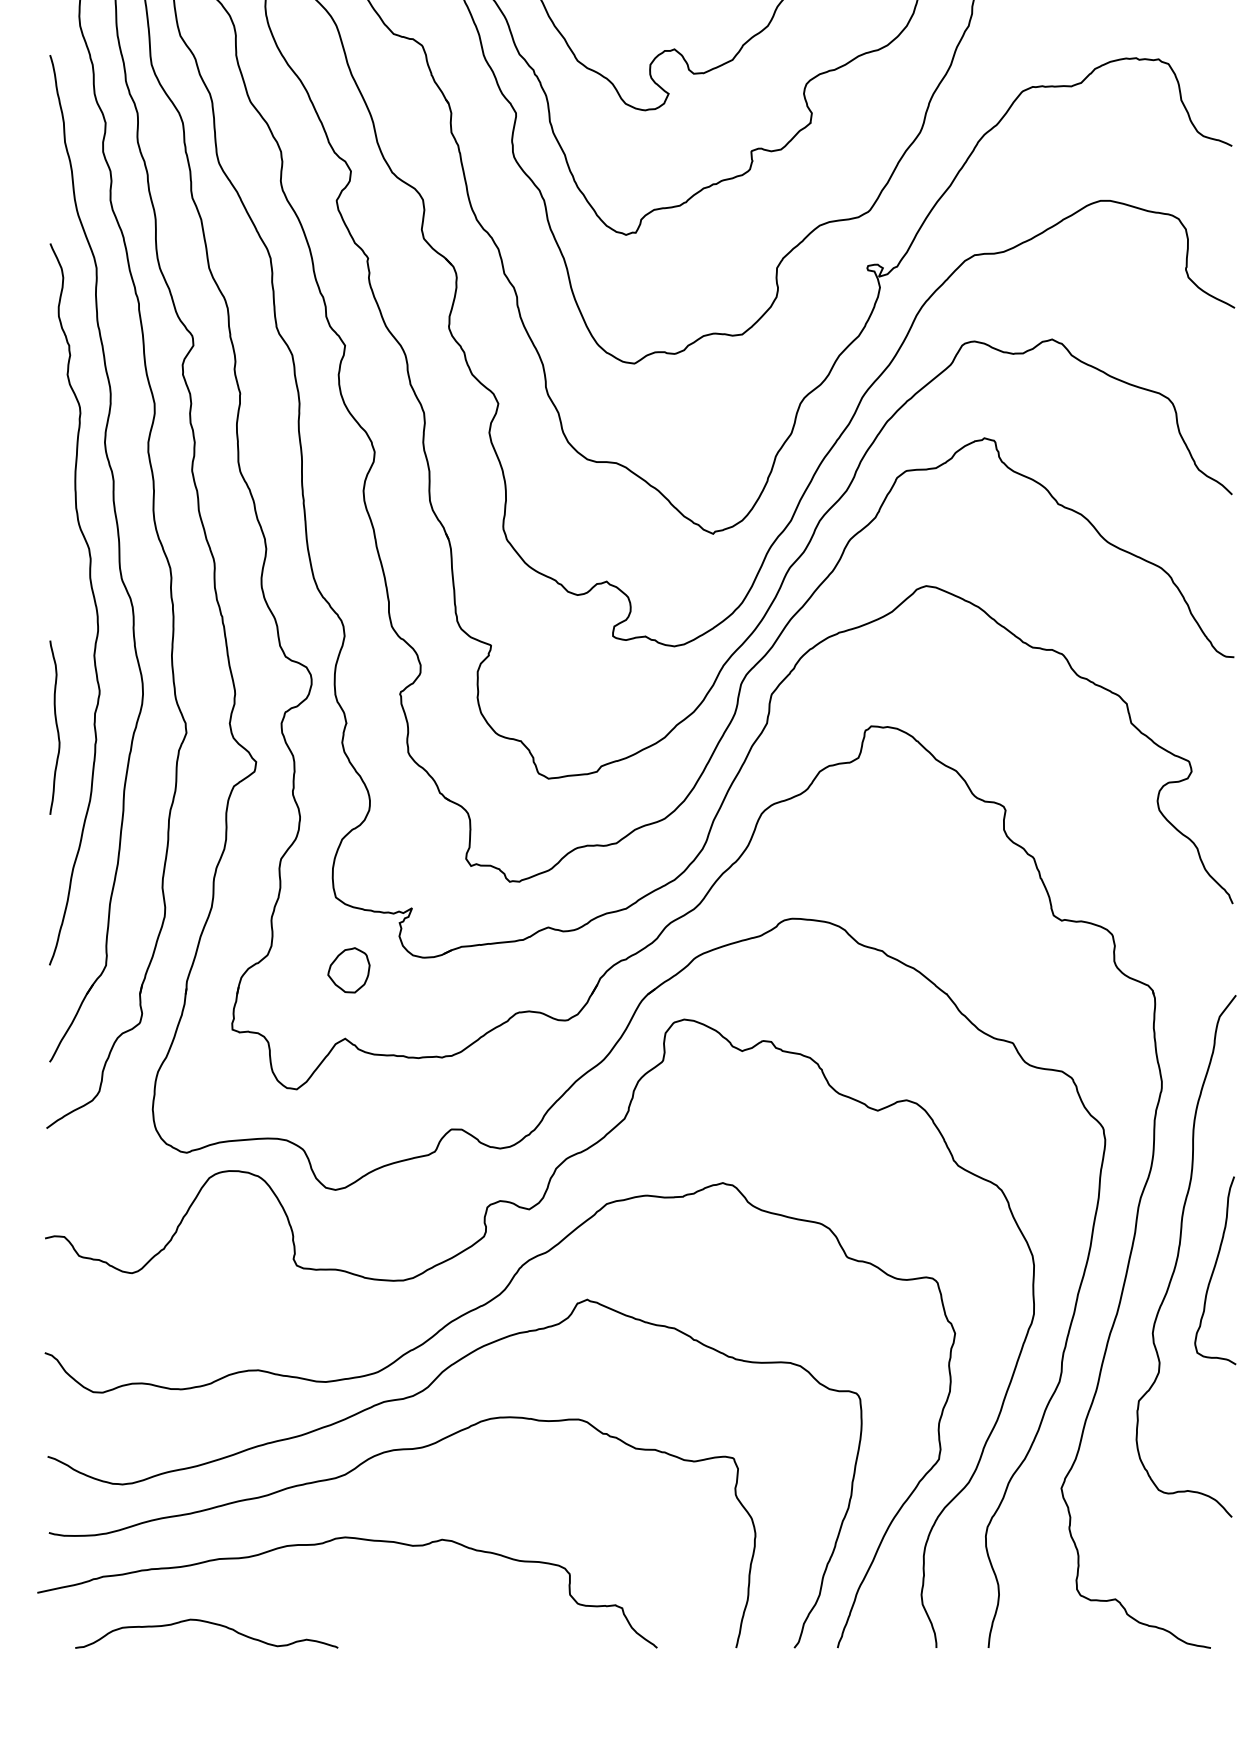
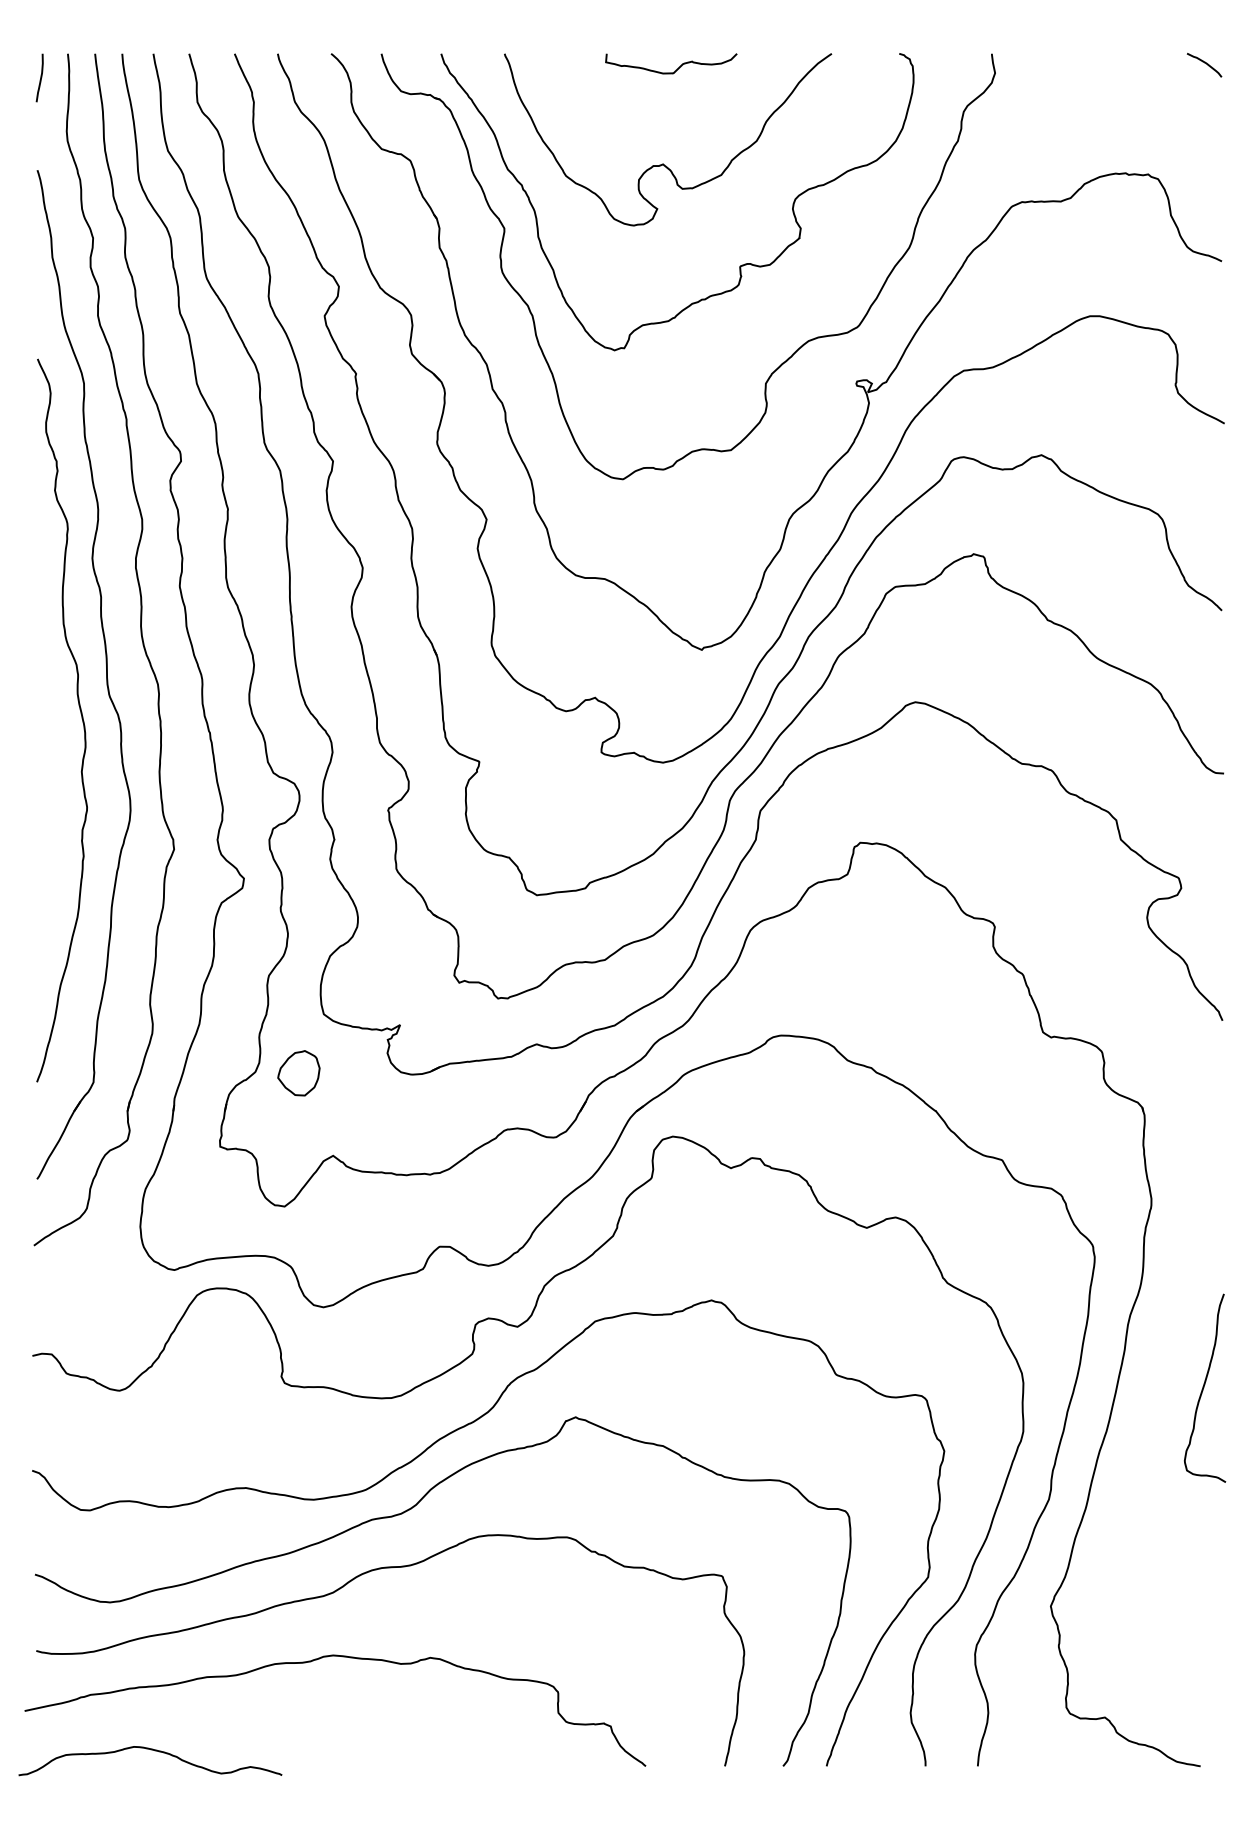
curve: (56, 727) -> (43, 843), removed
part: (348, 970) -> (298, 1073), moved
curve: (1178, 1255) -> (1168, 1373), removed
curve: (207, 1623) -> (151, 1750), moved

